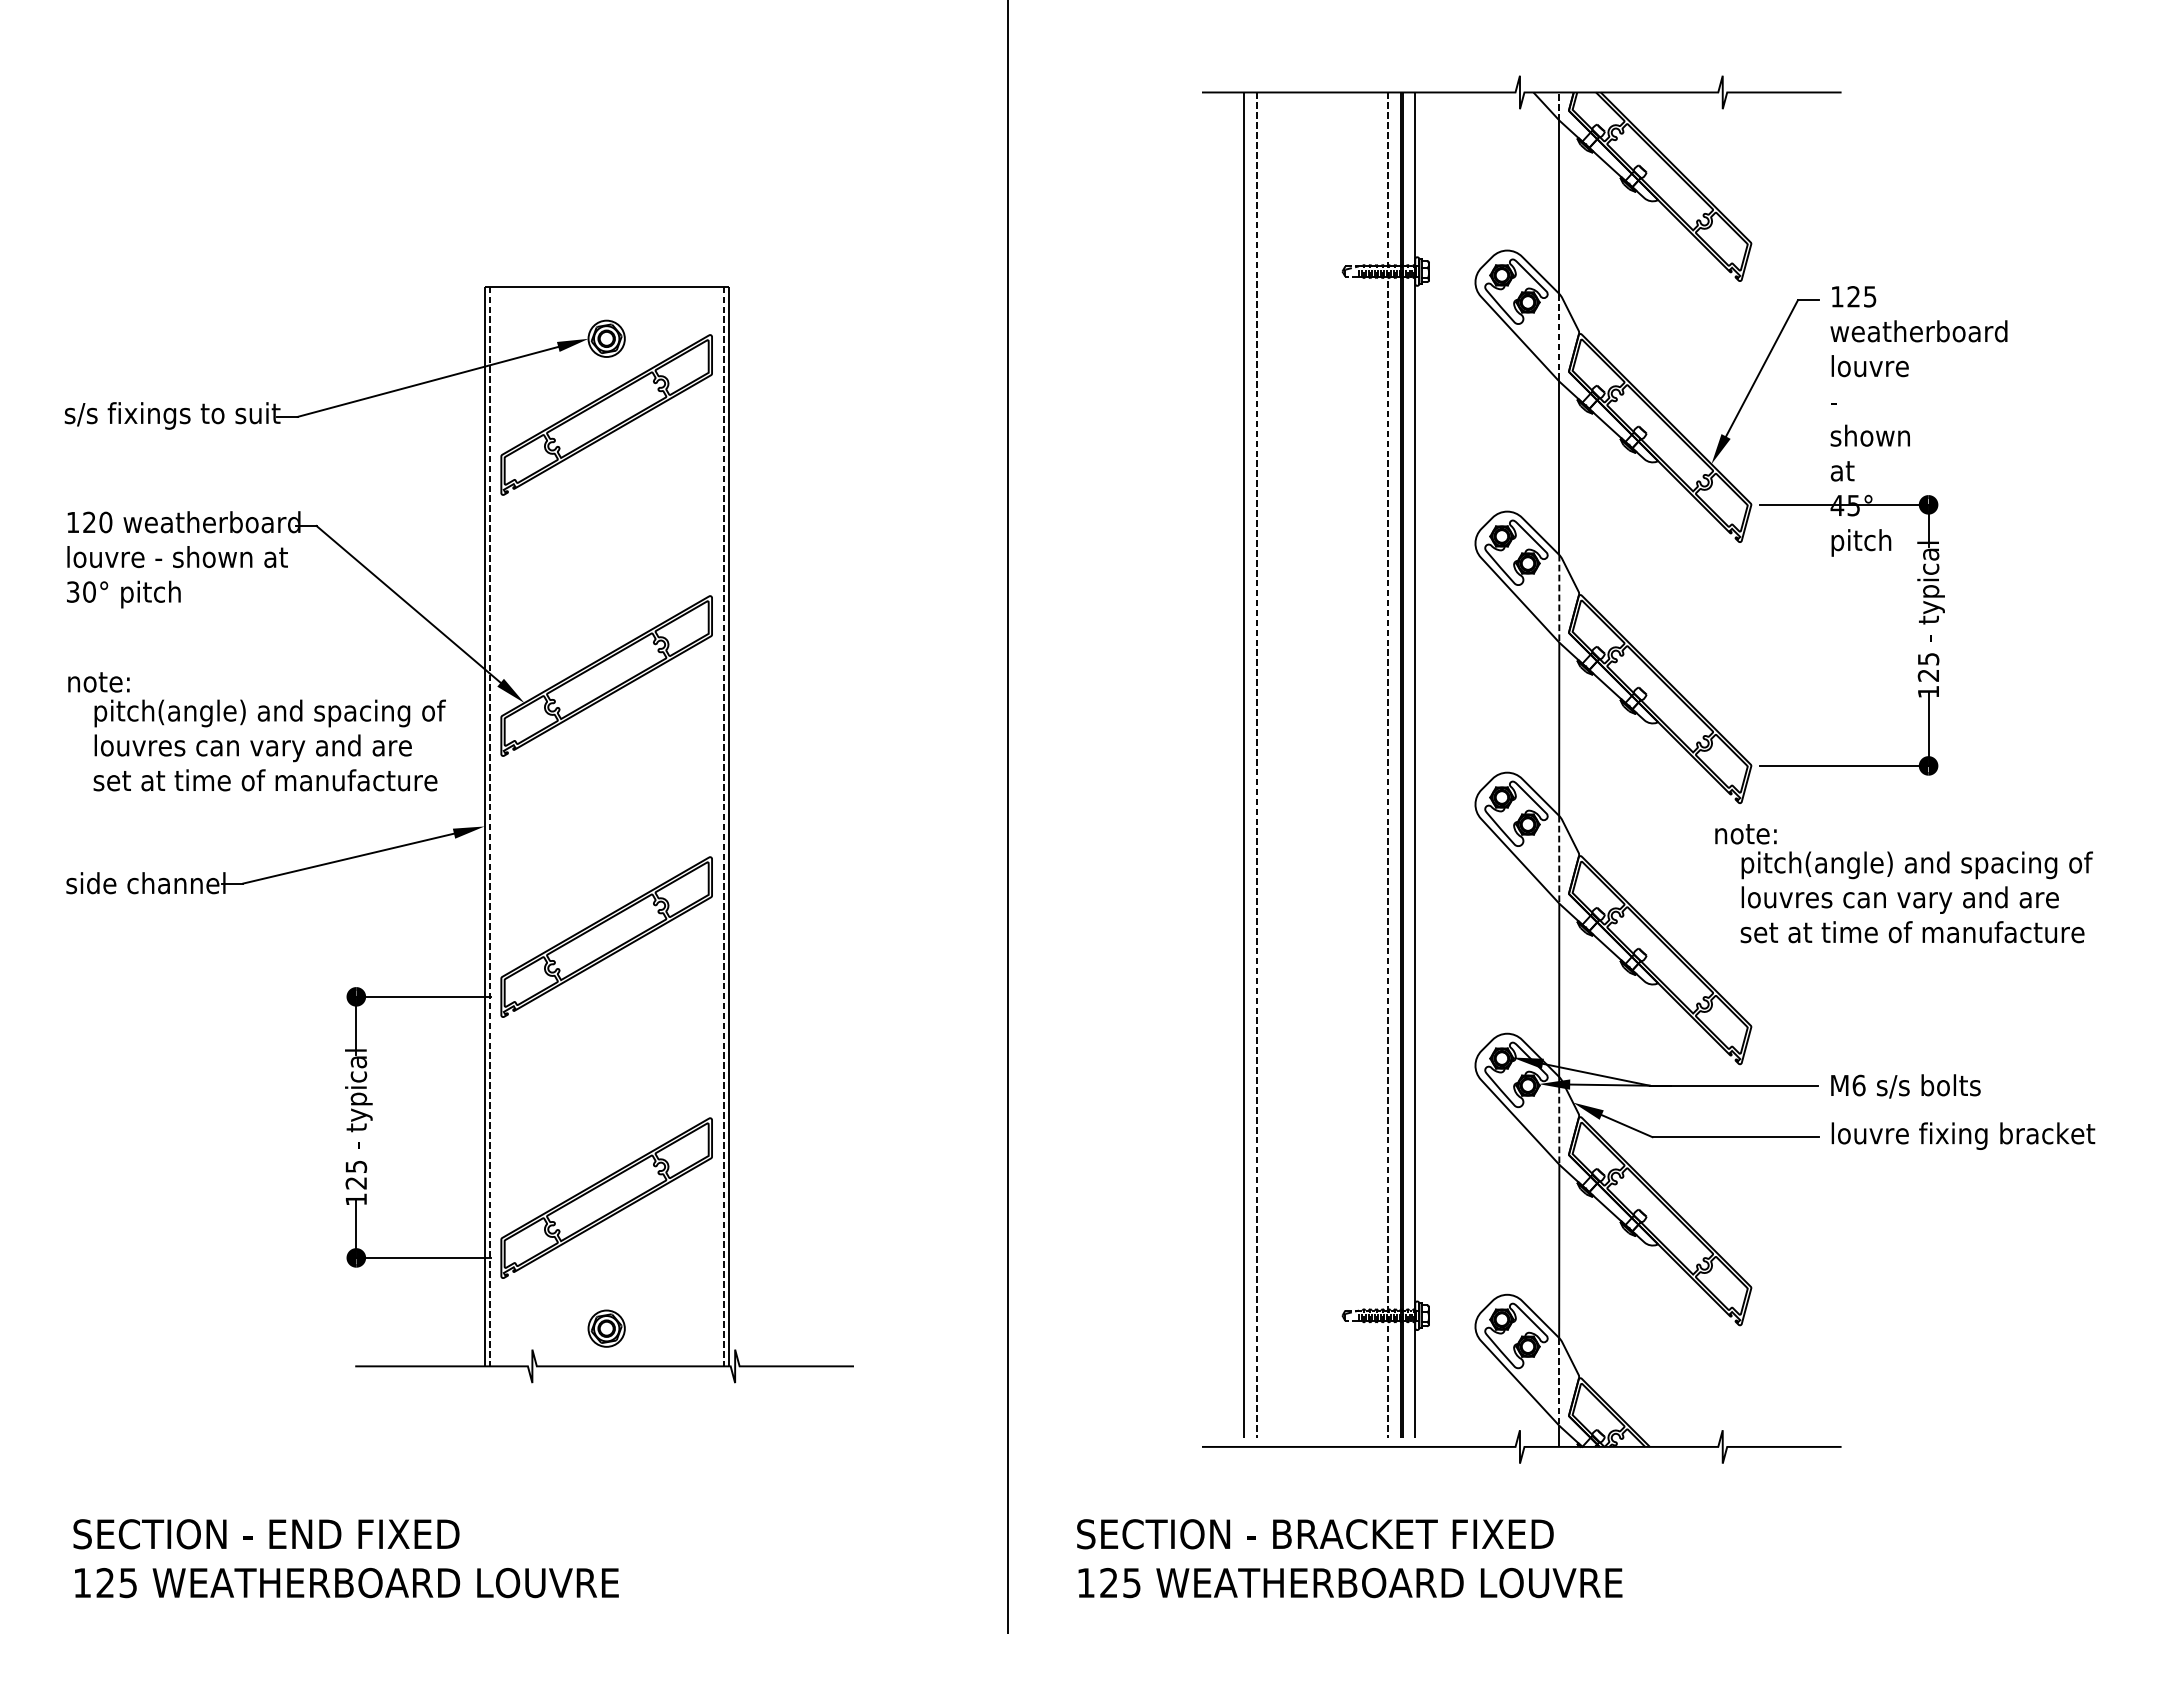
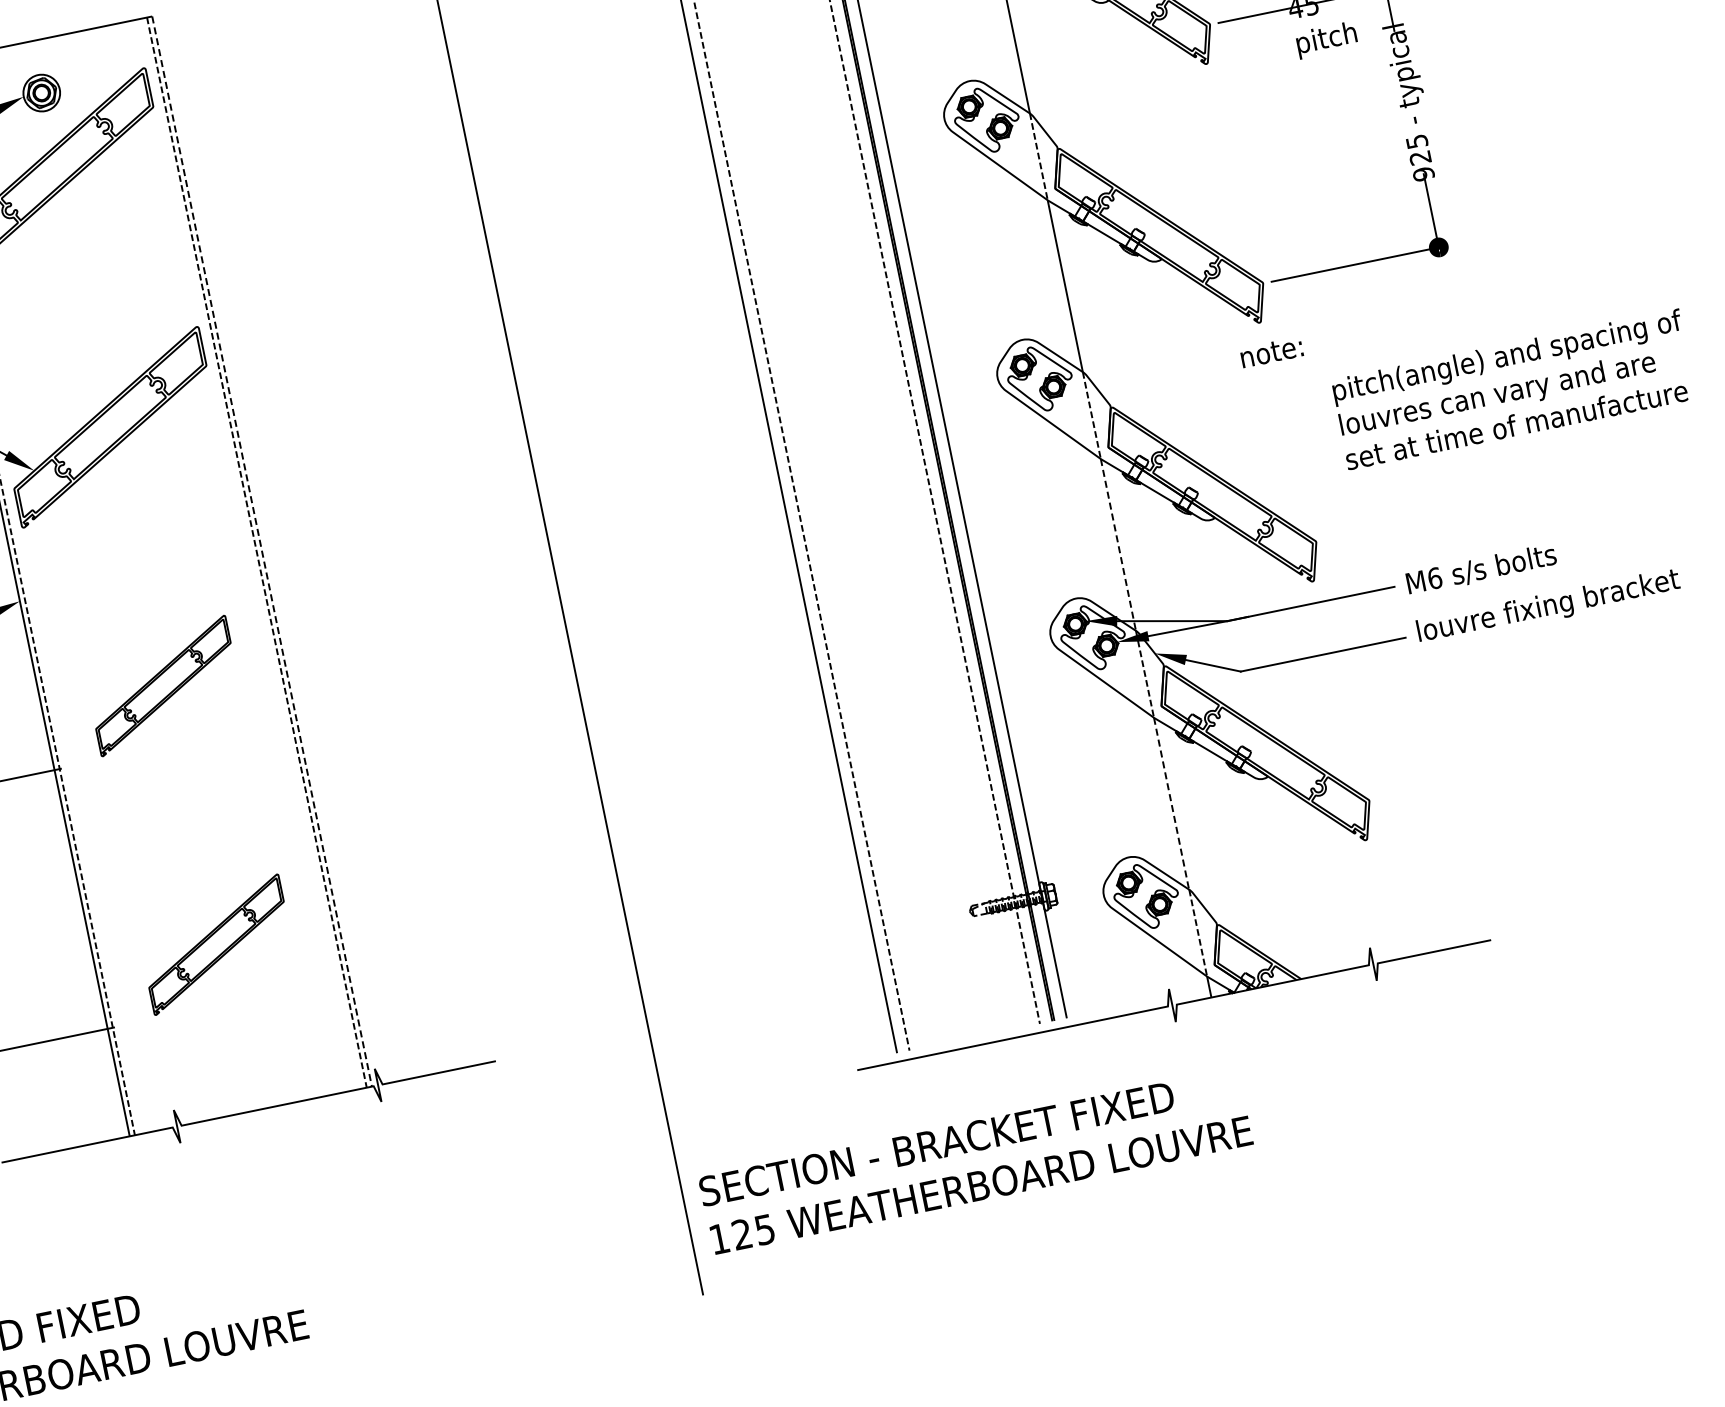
text: (1928, 691) -> (1423, 173), 125 -> 925
line: (728, 826) -> (261, 551), solid -> dashed
text: (1916, 897) -> (1513, 389), moved
part: (606, 936) -> (163, 685), size x0.7
line: (1559, 990) -> (1118, 545), solid -> dashed
part: (606, 1197) -> (216, 944), size x0.7
line: (1559, 1251) -> (1171, 803), solid -> dashed
part: (606, 1328) -> (242, 1074), removed
text: (1349, 1558) -> (975, 1161), moved

